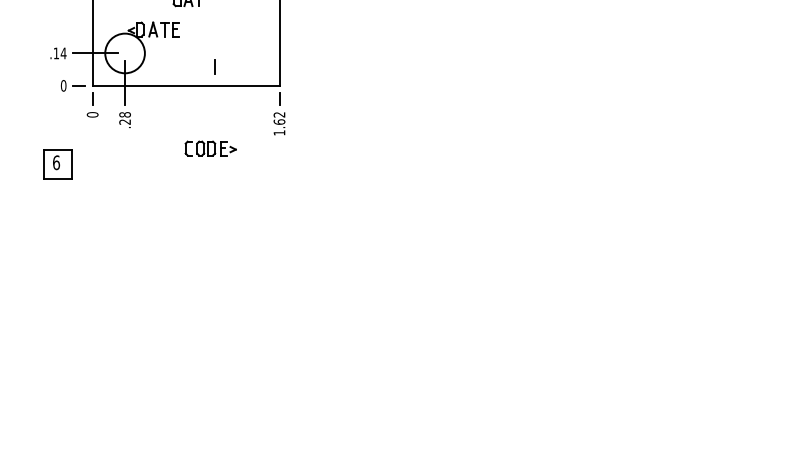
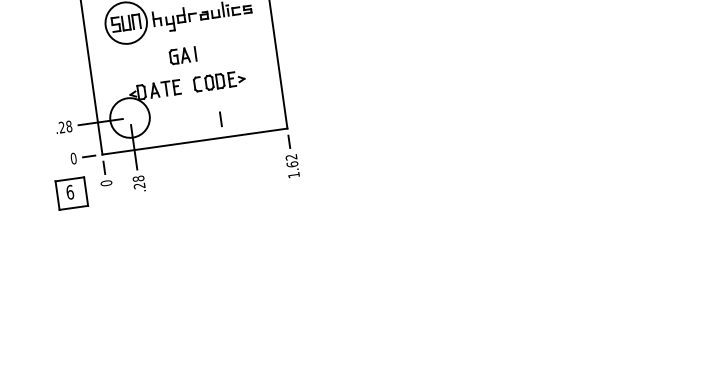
text: (59, 53) -> (65, 127), .14 -> .28
part: (210, 148) -> (219, 81), moved
part: (57, 164) -> (71, 193), moved

